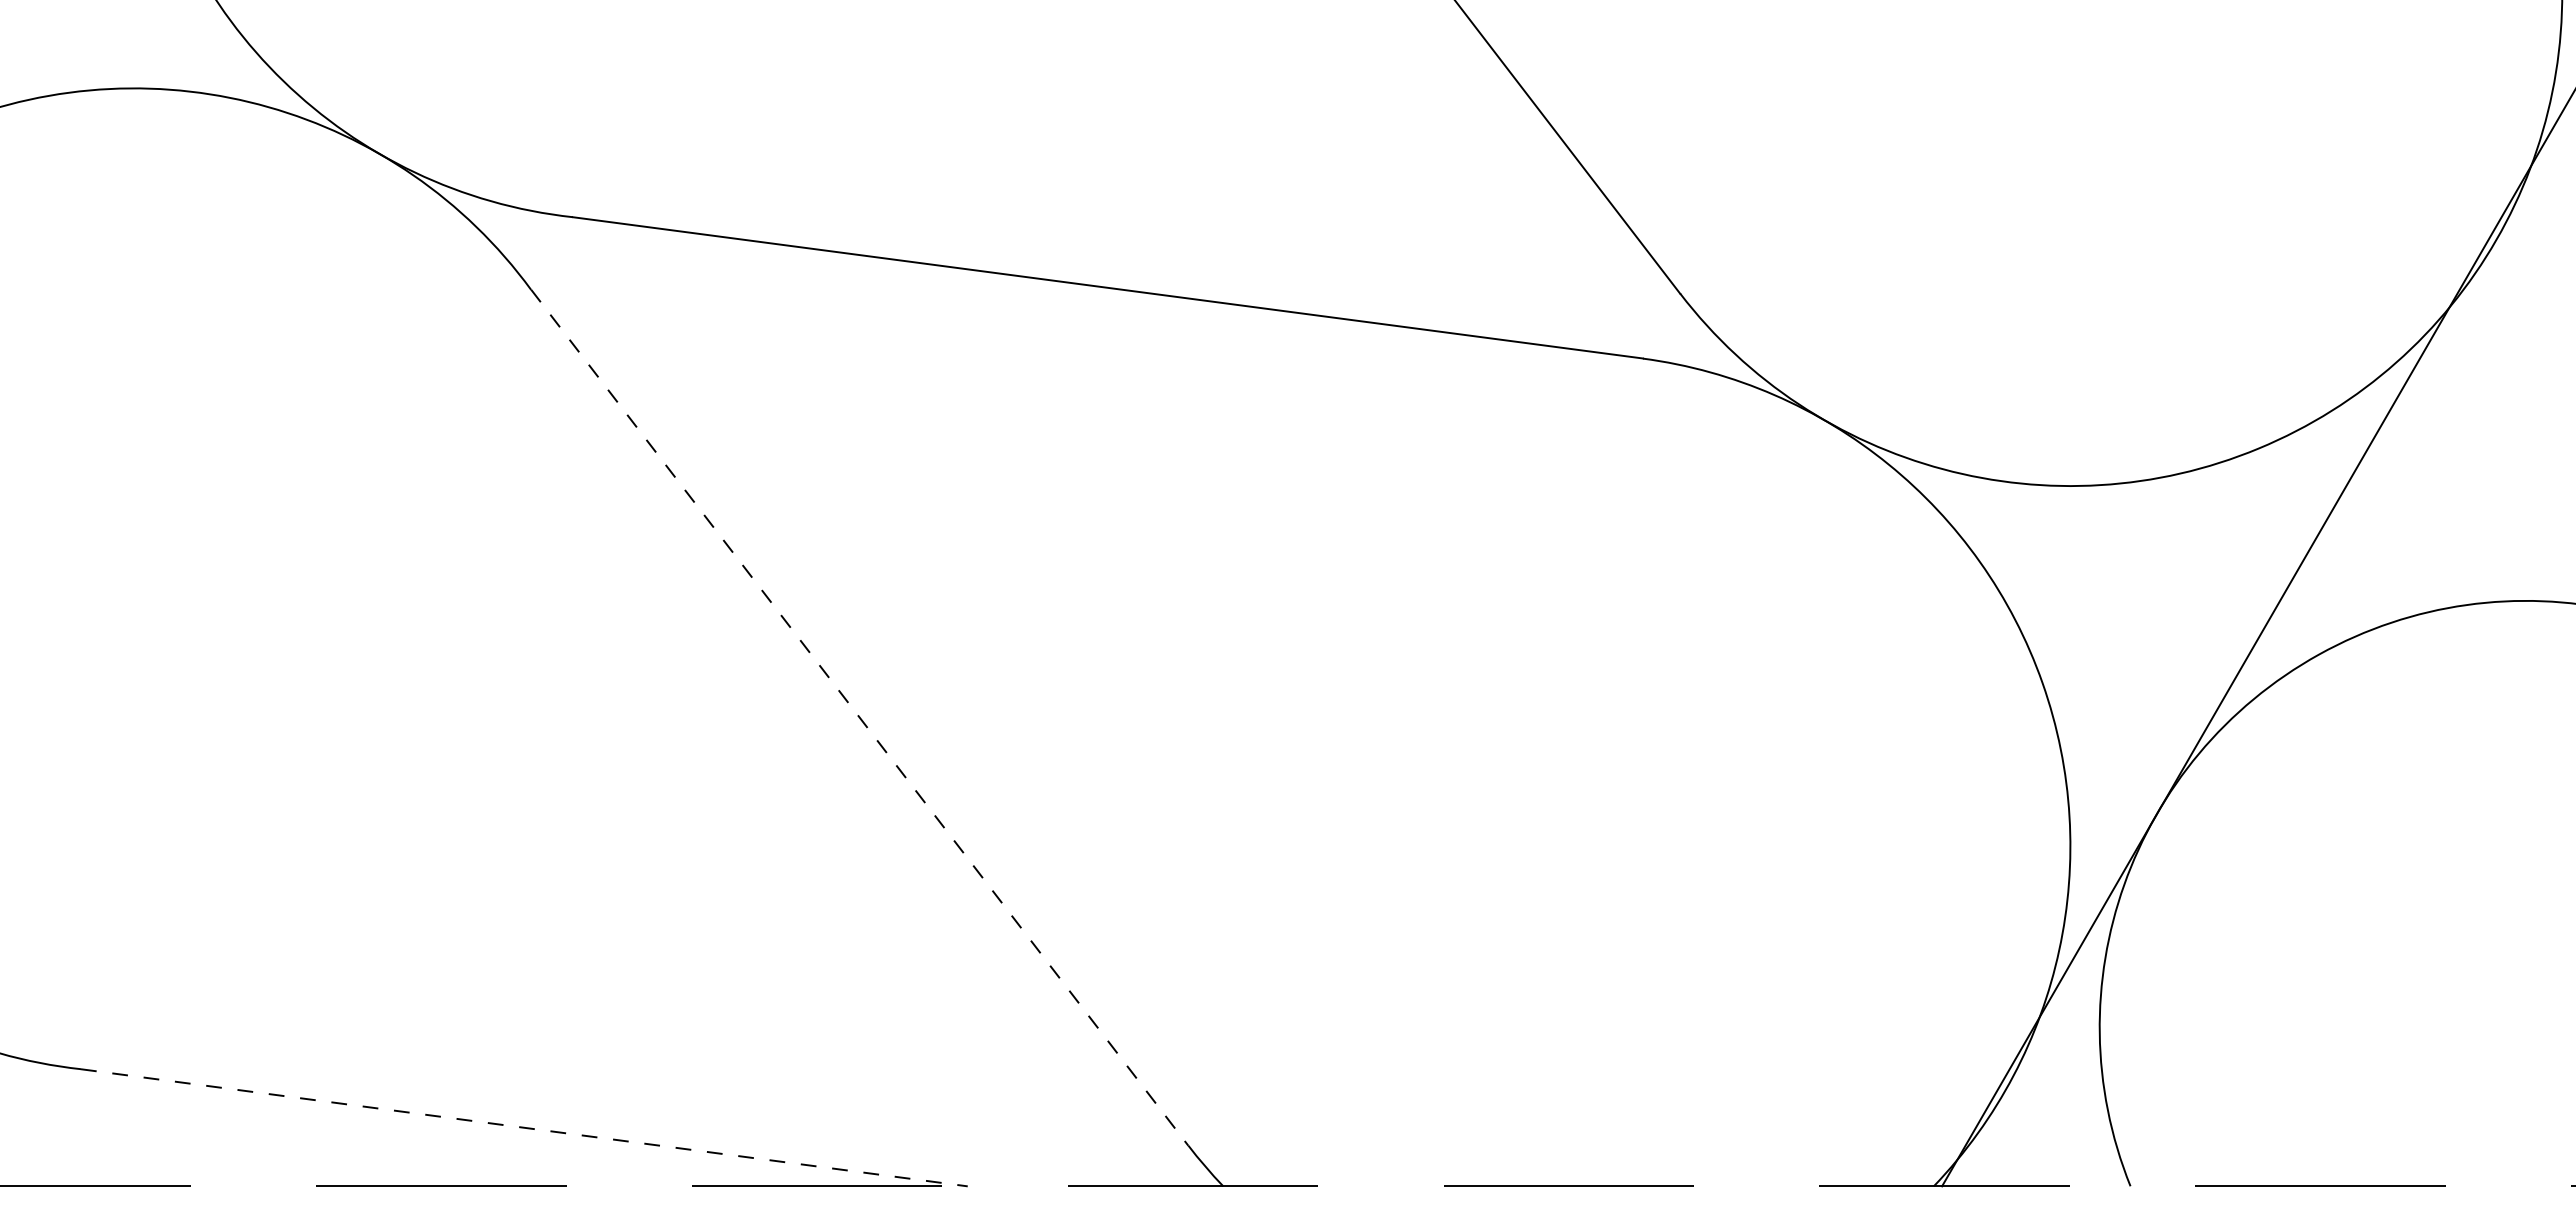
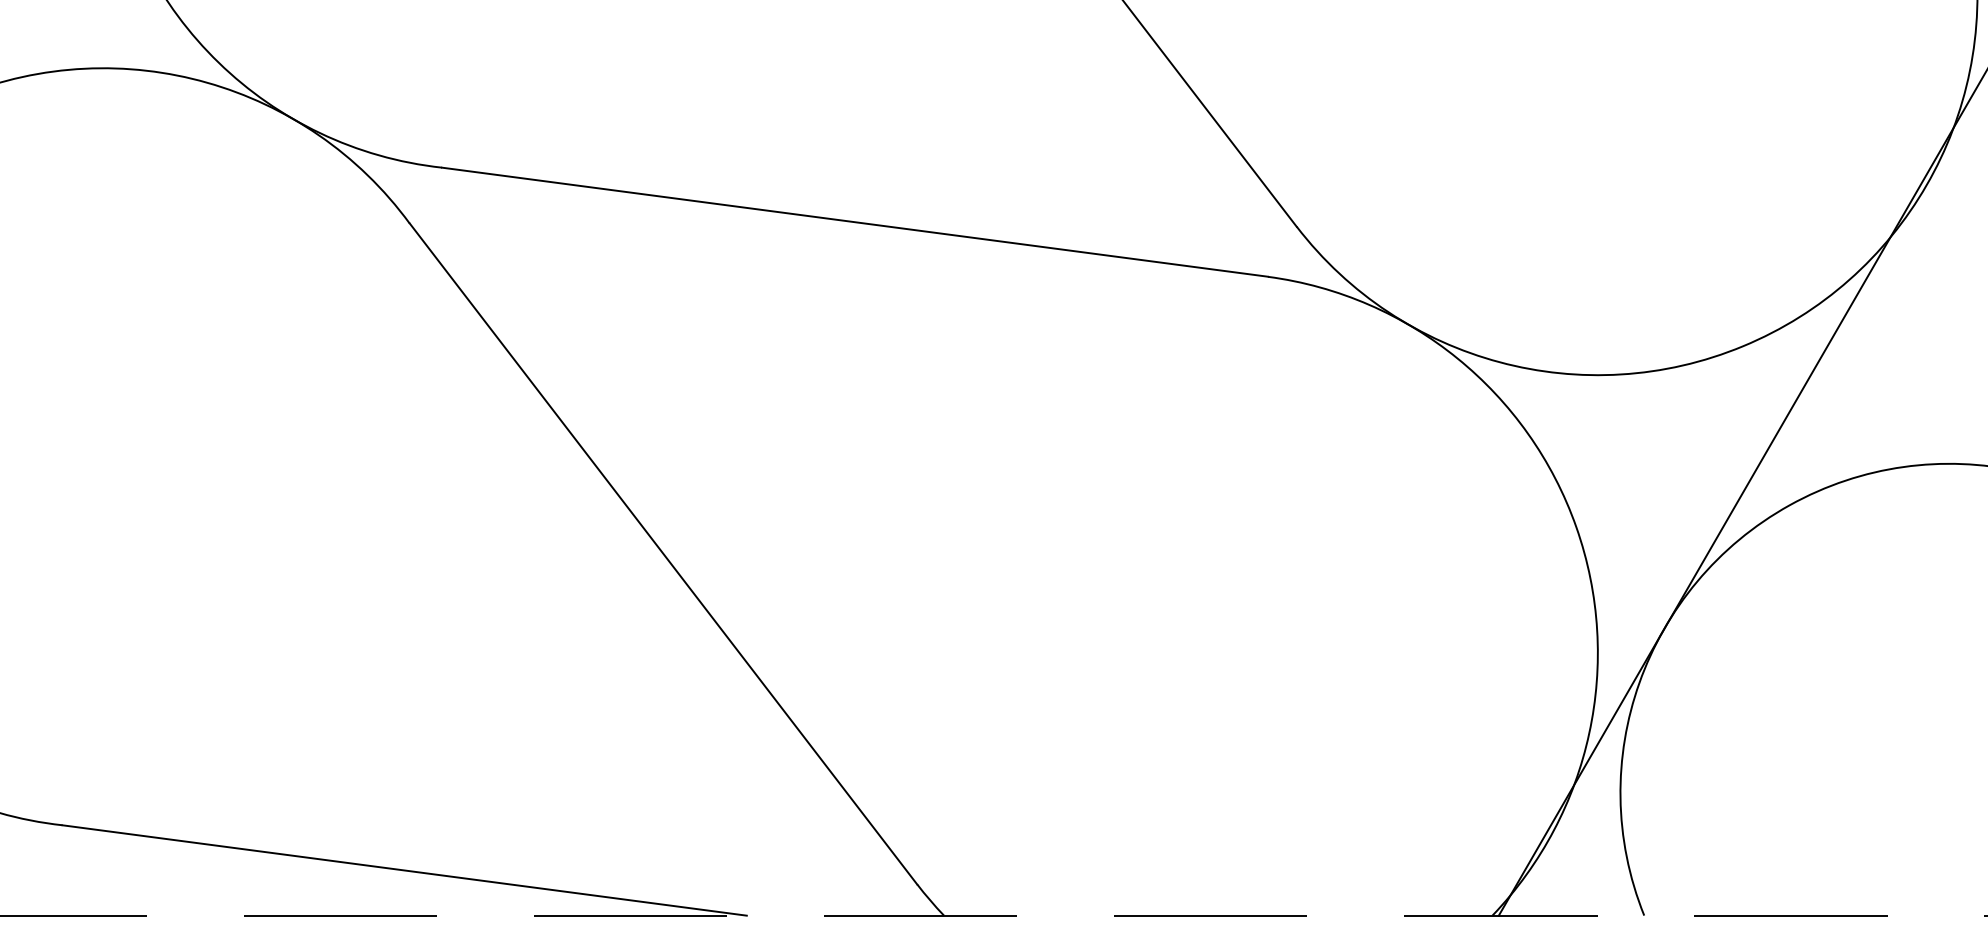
line: (859, 717) -> (663, 553), dashed -> solid
line: (524, 1127) -> (404, 870), dashed -> solid

